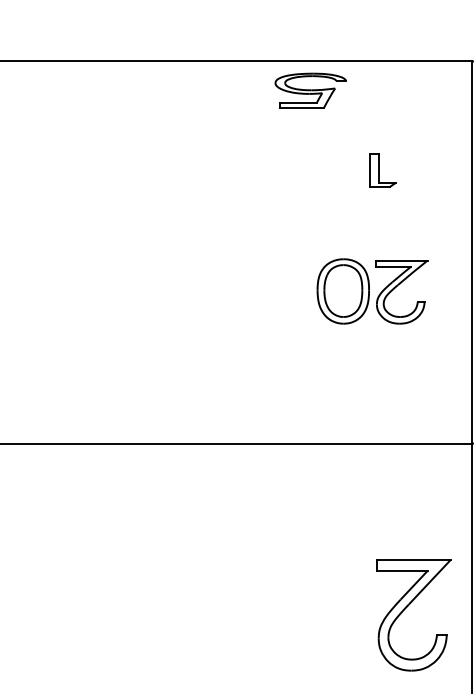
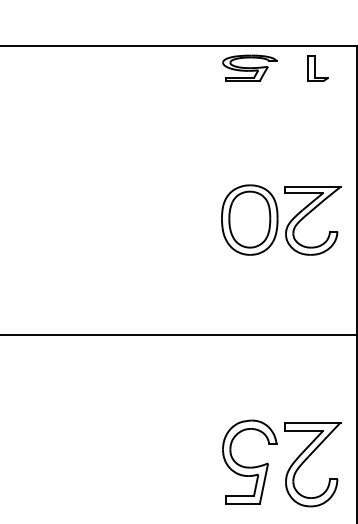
part: (310, 89) -> (249, 67), moved
part: (382, 170) -> (317, 68), moved
part: (372, 290) -> (281, 219), size x1.43
part: (330, 611) -> (249, 461), added

